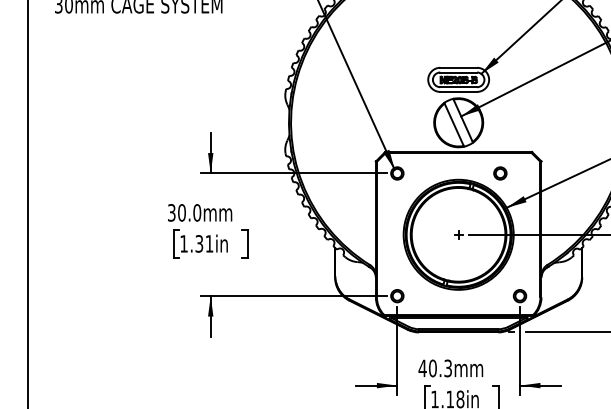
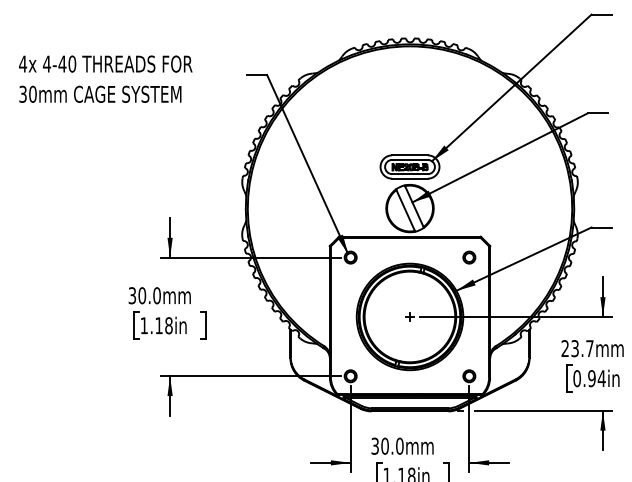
circle: (500, 173) -> (469, 257), moved
text: (203, 243) -> (163, 325), 1.31in -> 1.18in
text: (435, 367) -> (387, 445), 40.3mm -> 30.0mm

